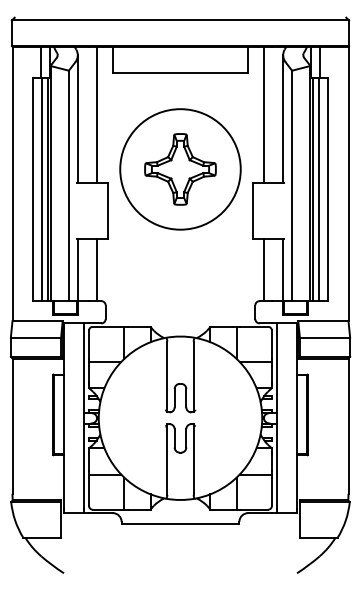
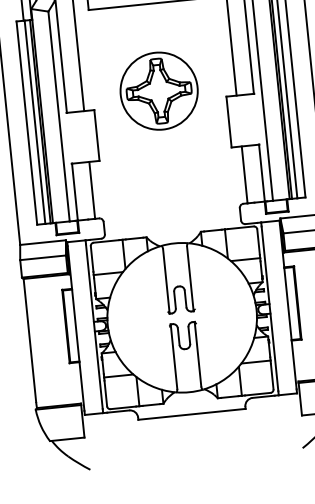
circle: (180, 169) -> (159, 91), size x0.7

